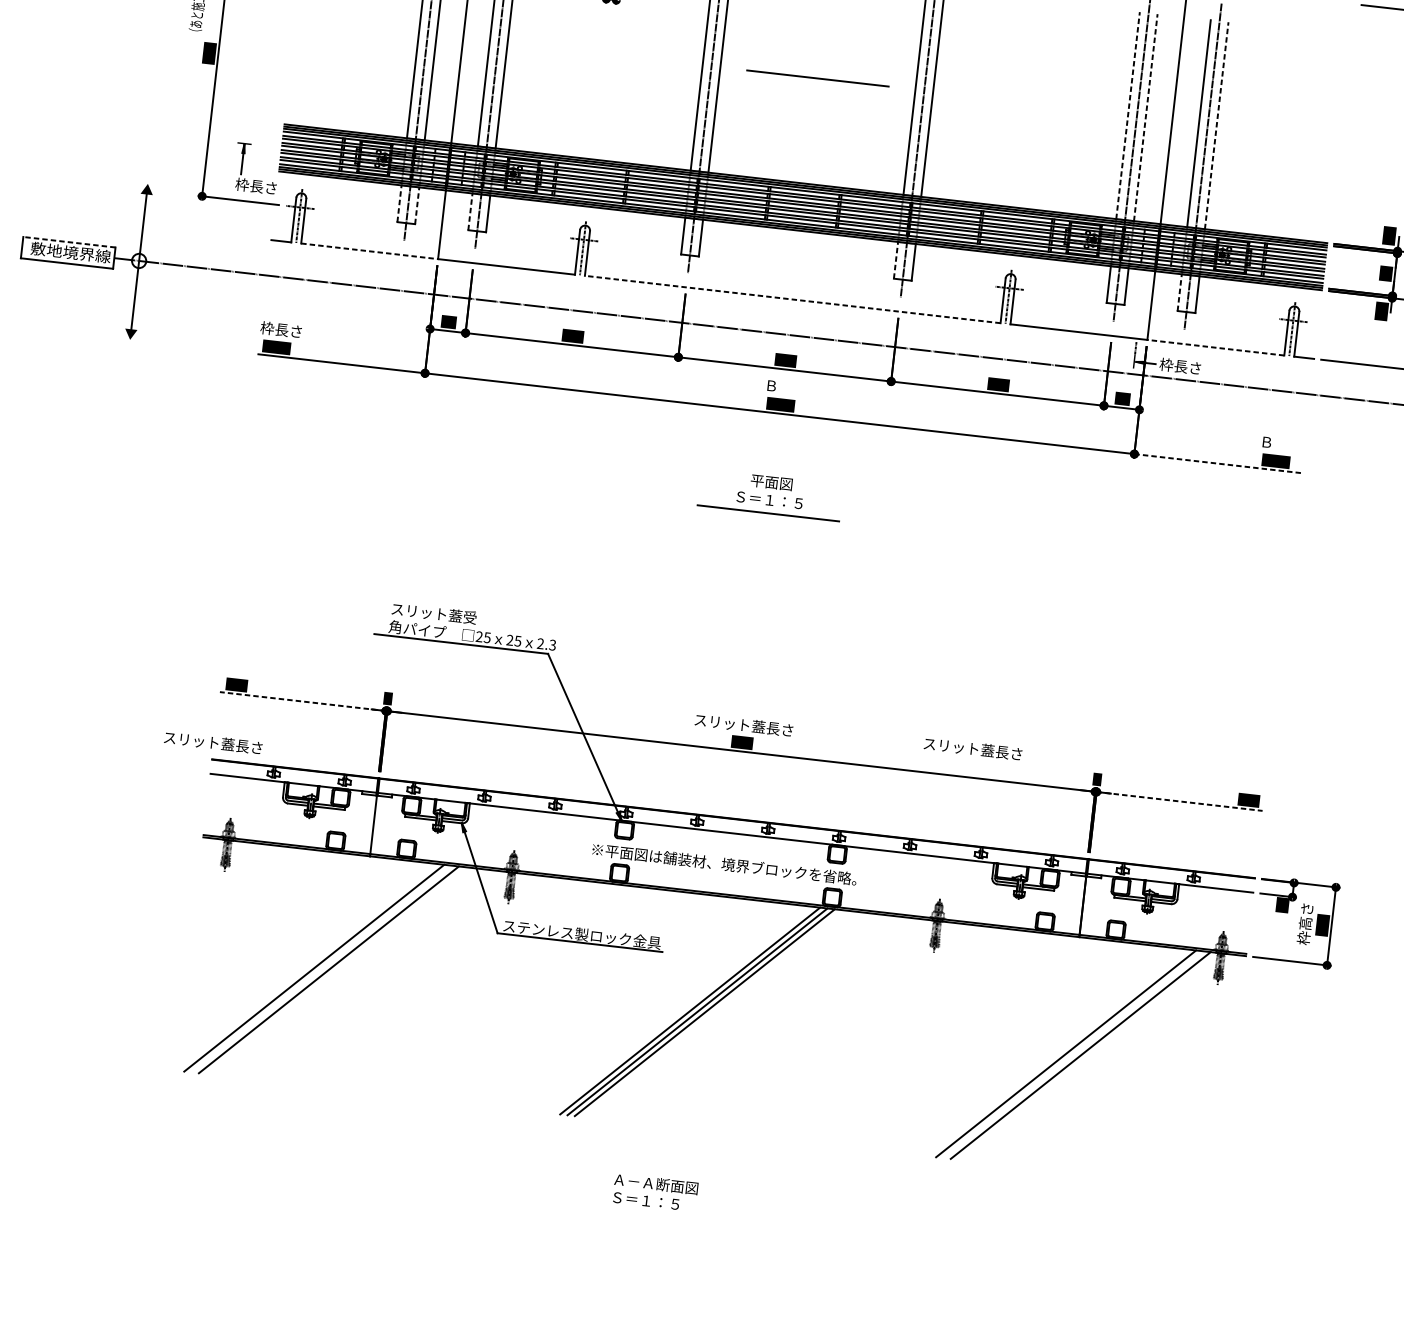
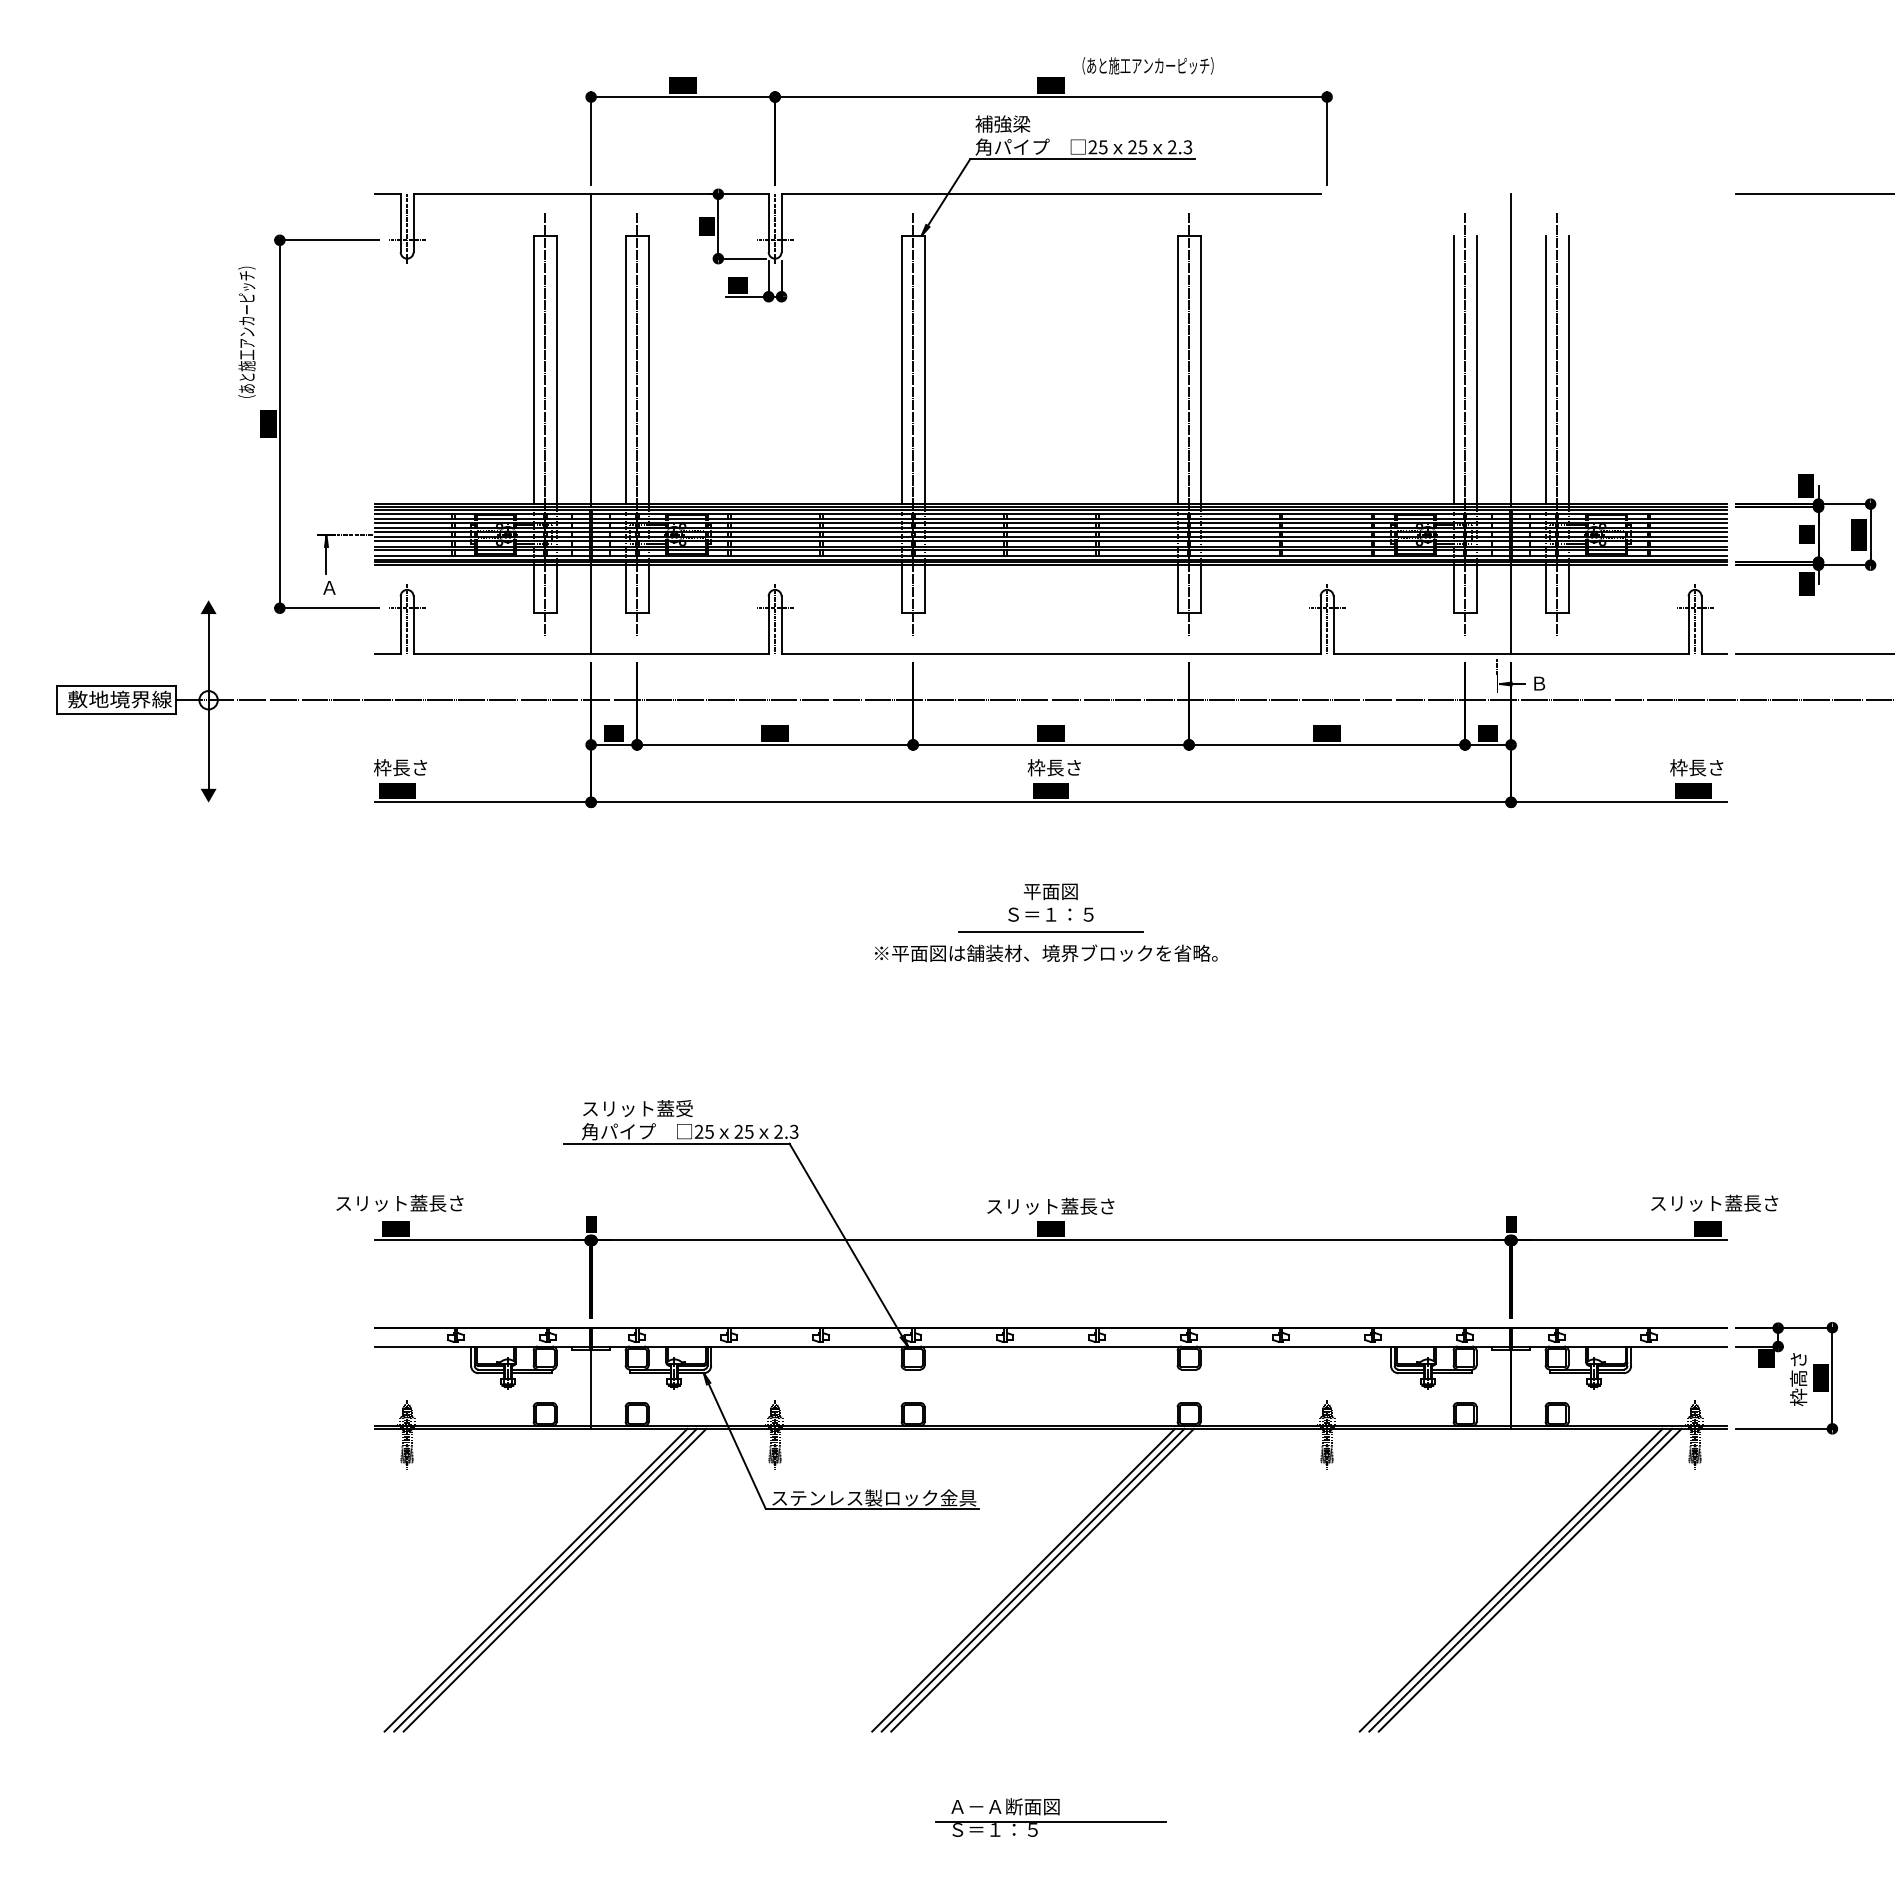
line: (817, 78) -> (1050, 367), removed
line: (1128, 115) -> (1453, 369), dashed -> solid
line: (1145, 117) -> (1476, 369), dashed -> solid
line: (1216, 125) -> (1568, 369), dashed -> solid
line: (266, 145) -> (354, 534), added
text: (255, 186) -> (346, 587), 枠長さ -> Ａ
line: (399, 204) -> (533, 589), dashed -> solid
line: (417, 206) -> (556, 589), dashed -> solid
line: (470, 212) -> (625, 589), dashed -> solid
line: (69, 242) -> (116, 686), dashed -> solid
line: (369, 251) -> (502, 654), dashed -> solid
line: (895, 260) -> (1177, 589), dashed -> solid
line: (1179, 293) -> (1545, 589), dashed -> solid
line: (793, 299) -> (1051, 654), dashed -> solid
line: (1215, 347) -> (1599, 654), dashed -> solid
text: (1179, 365) -> (1556, 682), 枠長さ -> Ｂ
text: (784, 387) -> (1053, 767), Ｂ -> 枠長さ
text: (1280, 443) -> (1696, 767), Ｂ -> 枠長さ
line: (1217, 463) -> (1619, 802), dashed -> solid
line: (302, 701) -> (482, 1240), dashed -> solid
text: (213, 742) -> (399, 1202), moved
text: (973, 748) -> (1714, 1202), moved
line: (1179, 801) -> (1619, 1240), dashed -> solid
text: (724, 863) -> (1046, 952), moved
line: (321, 968) -> (545, 1579), added
line: (1073, 1054) -> (1520, 1579), added
line: (689, 1200) -> (1050, 1822), added

